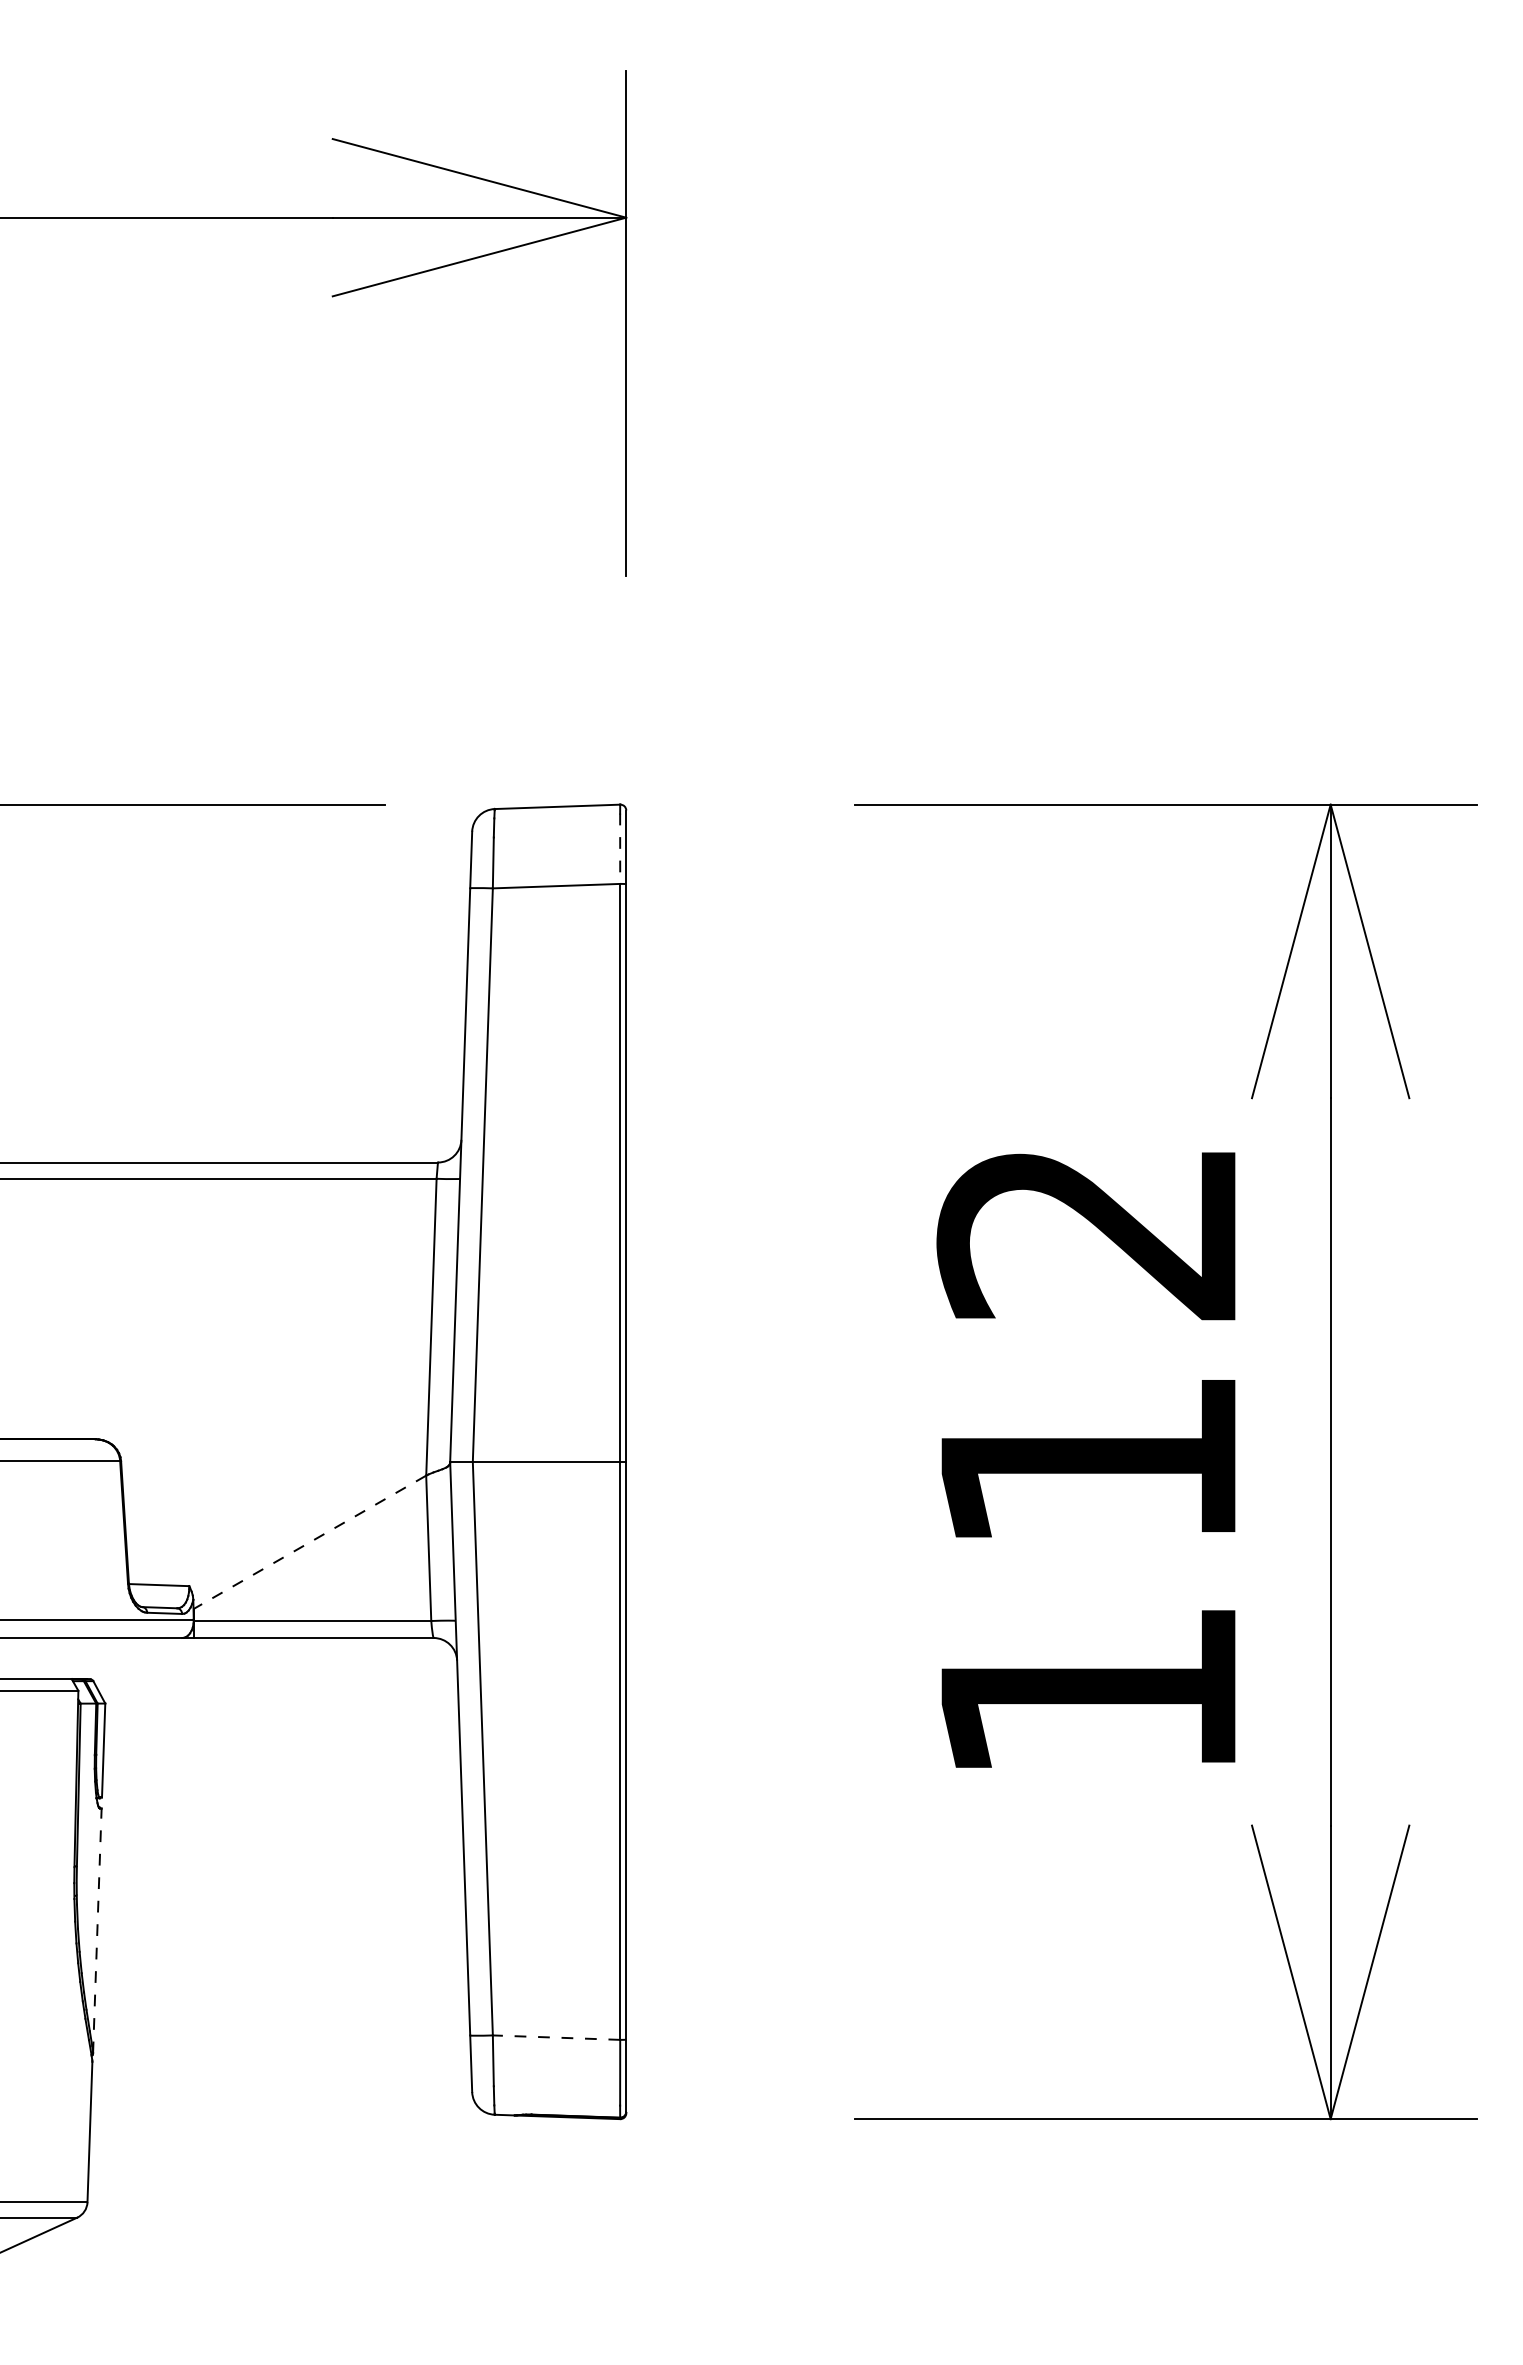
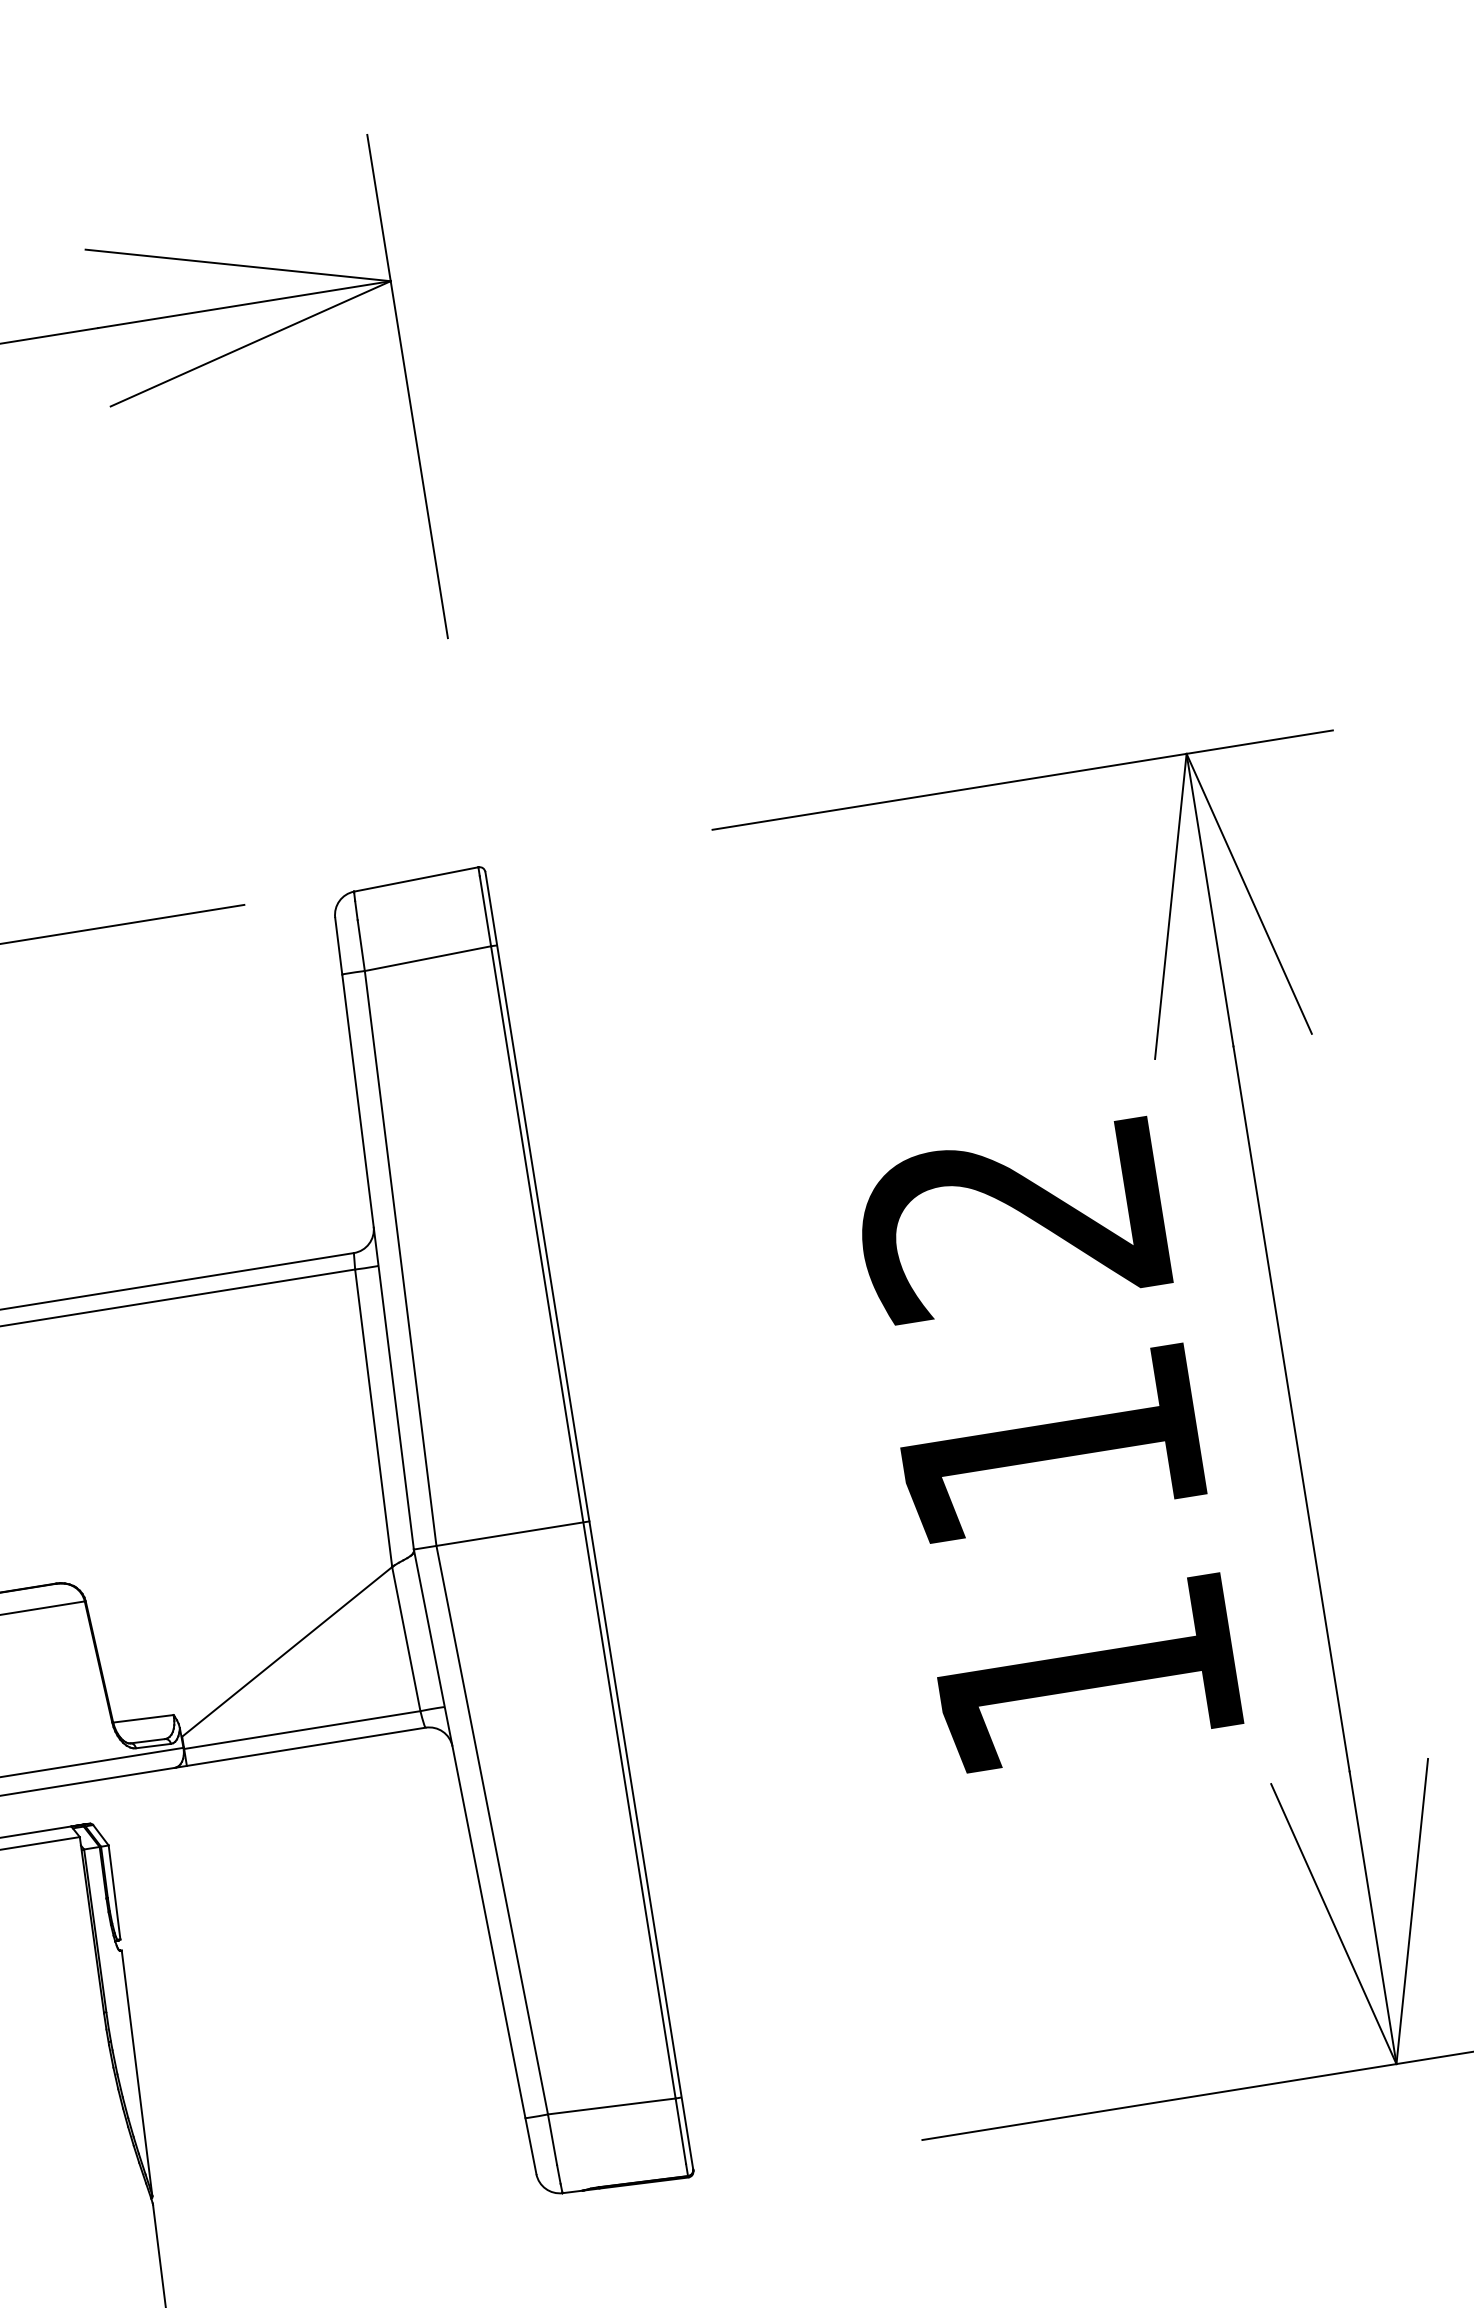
line: (620, 849) -> (485, 911), dashed -> solid
line: (310, 1542) -> (287, 1652), dashed -> solid
line: (97, 1930) -> (137, 2072), dashed -> solid
line: (556, 2037) -> (611, 2106), dashed -> solid

